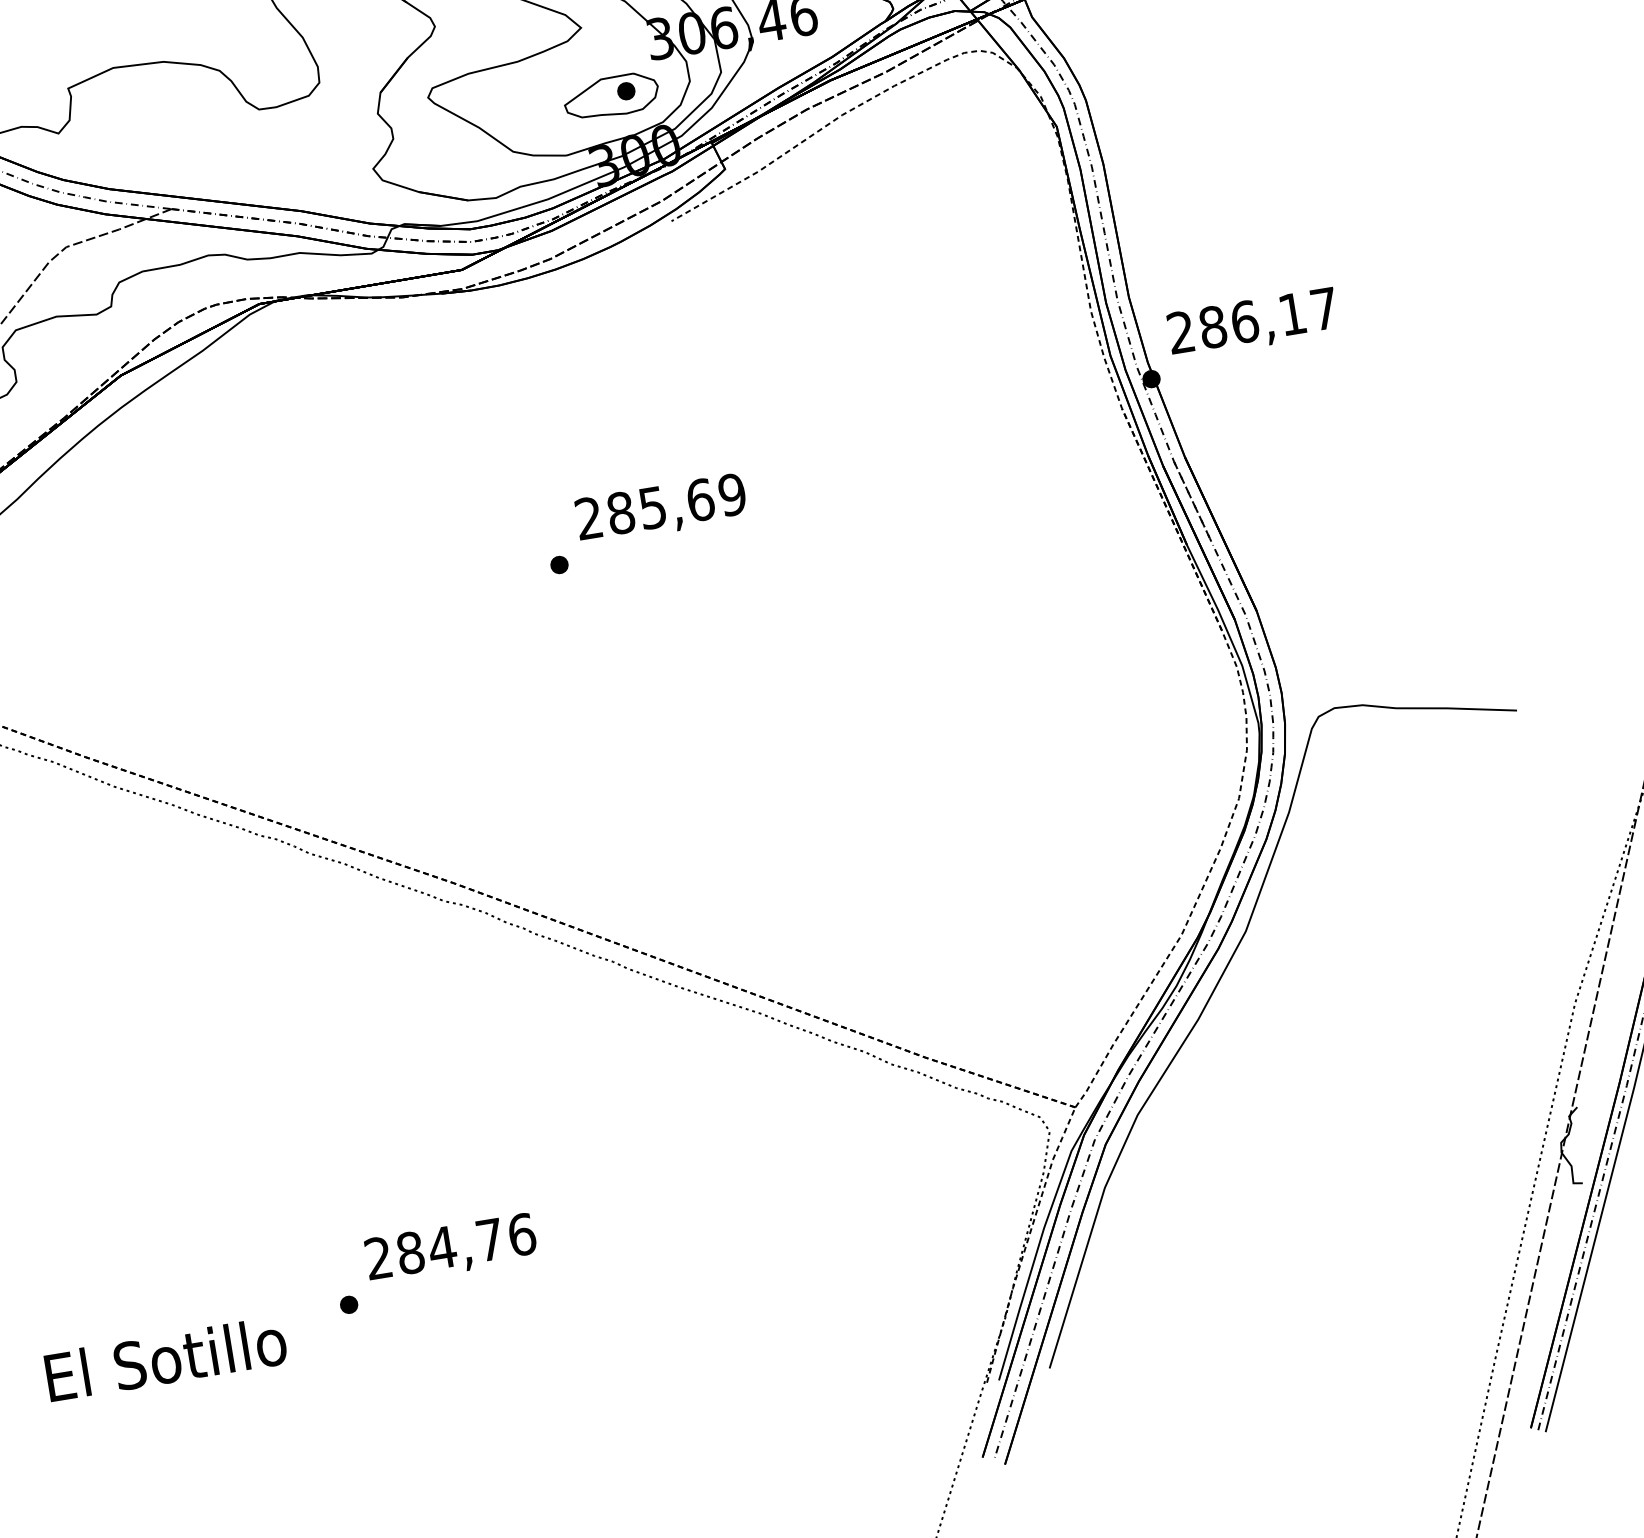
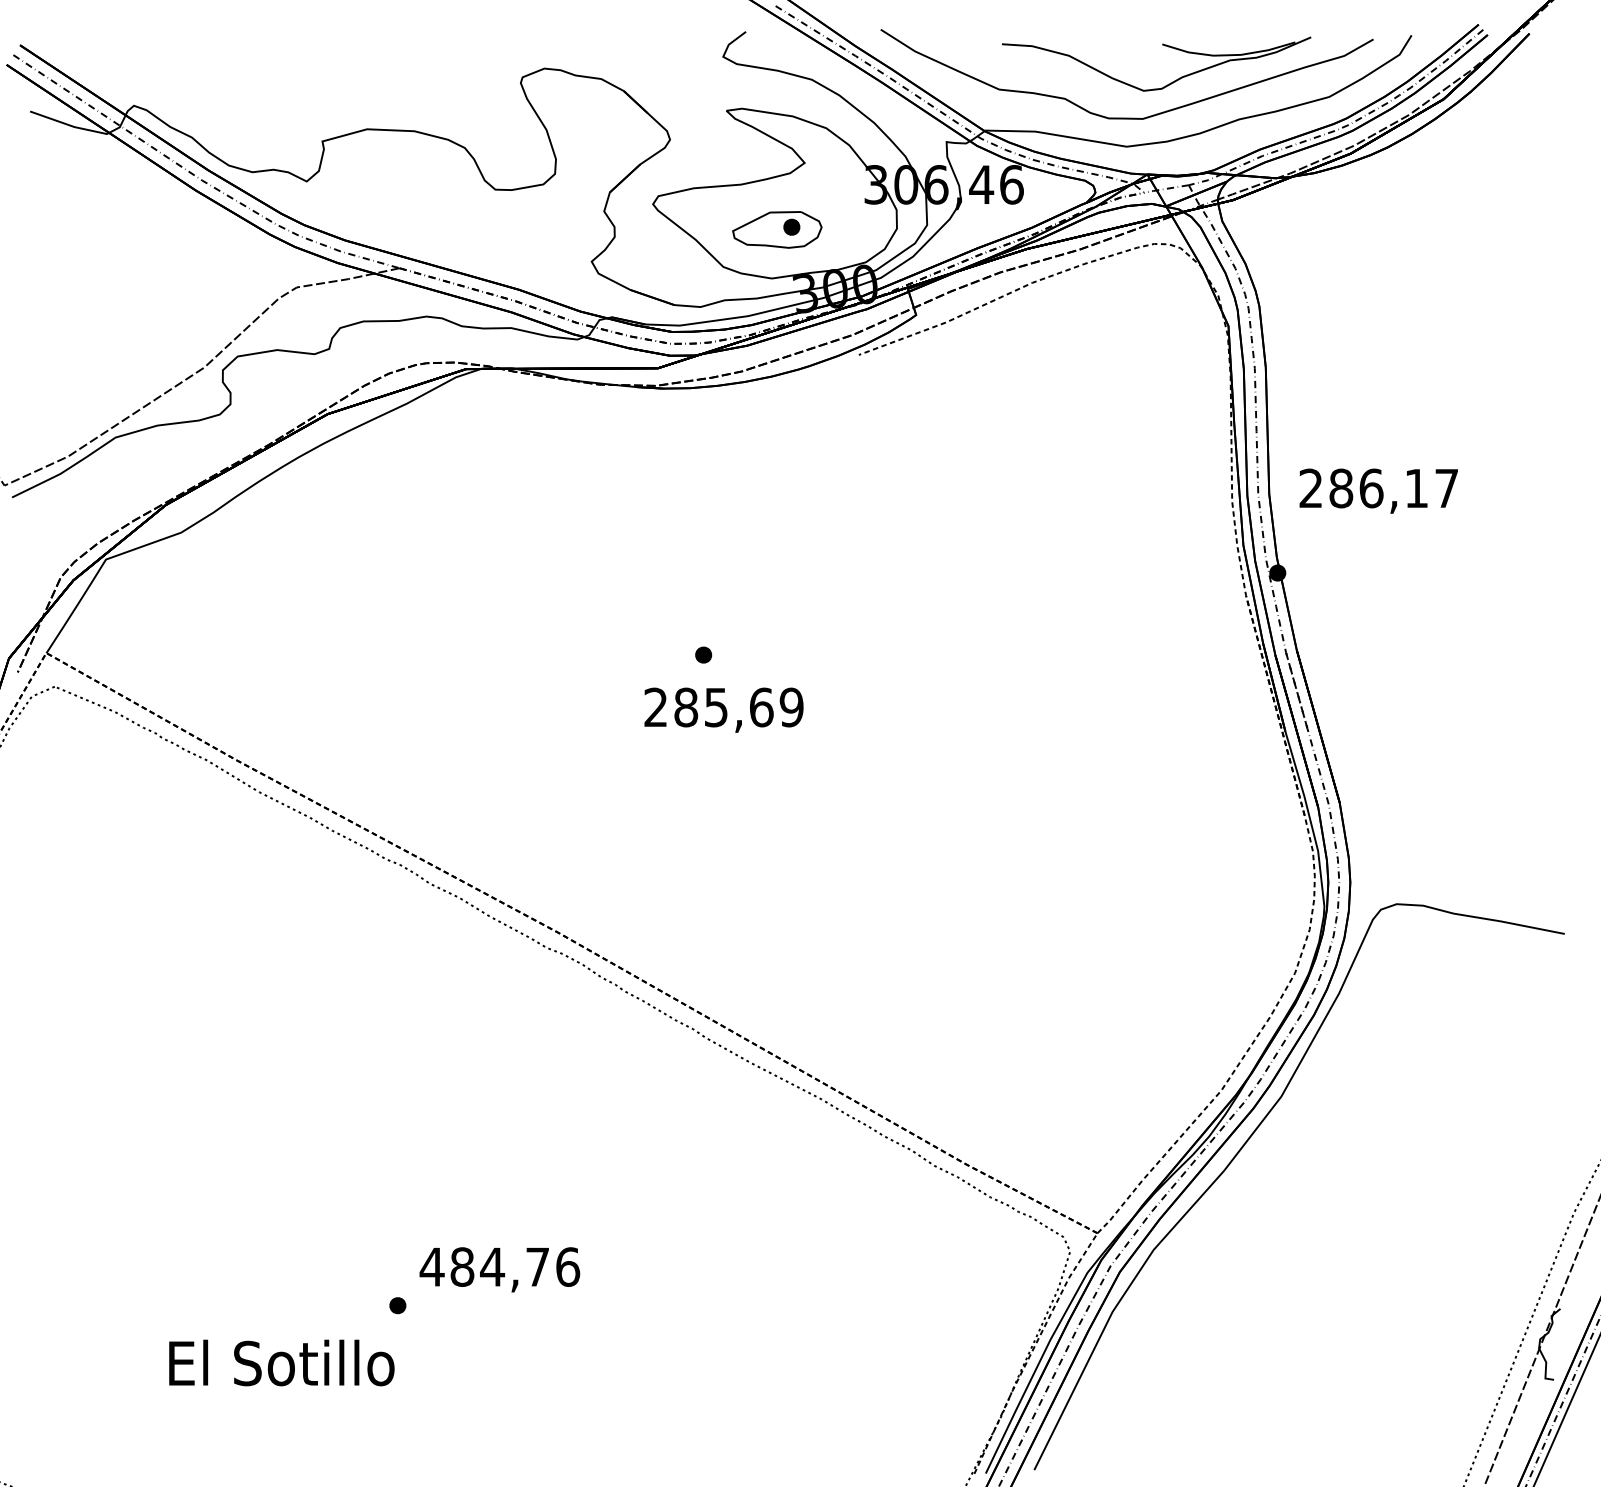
part: (611, 96) -> (777, 229), moved
text: (1252, 322) -> (1378, 490), moved
text: (660, 508) -> (723, 709), moved
text: (377, 1257) -> (431, 1266), 284,76 -> 484,76
text: (165, 1358) -> (281, 1362), moved

